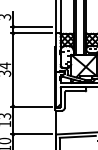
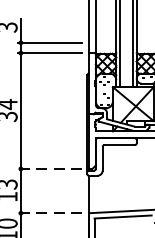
line: (31, 106) -> (49, 168), solid -> dashed
line: (31, 134) -> (49, 213), solid -> dashed

